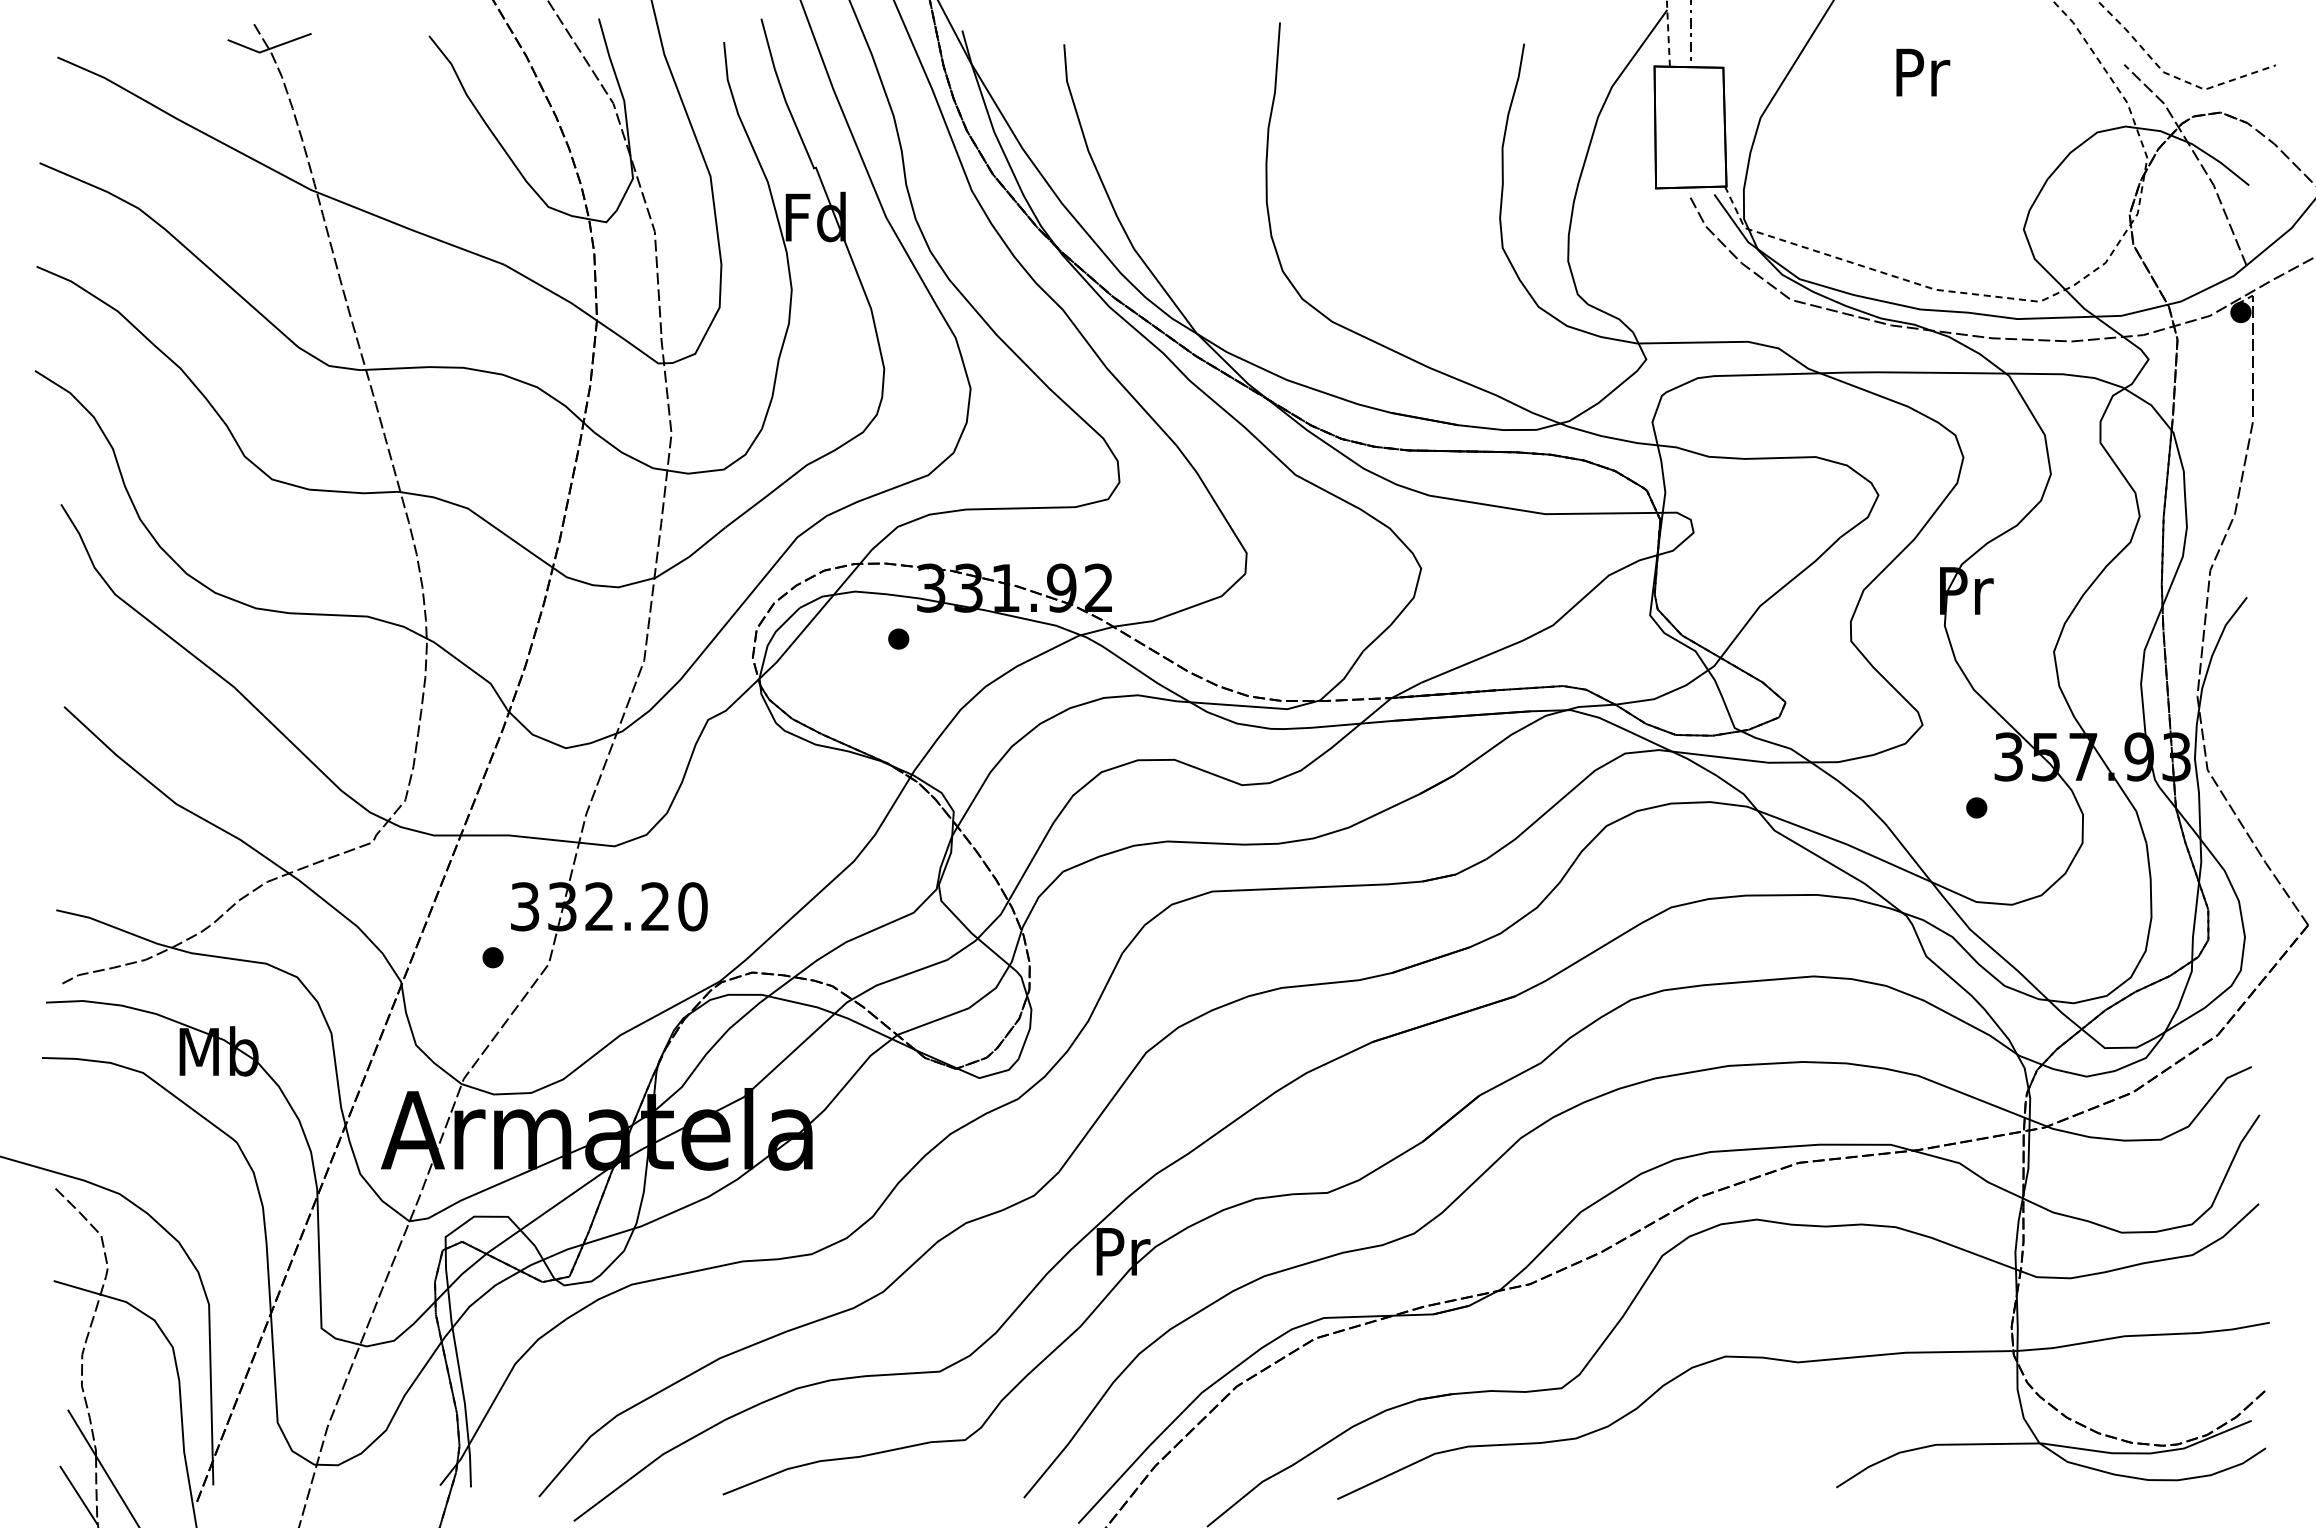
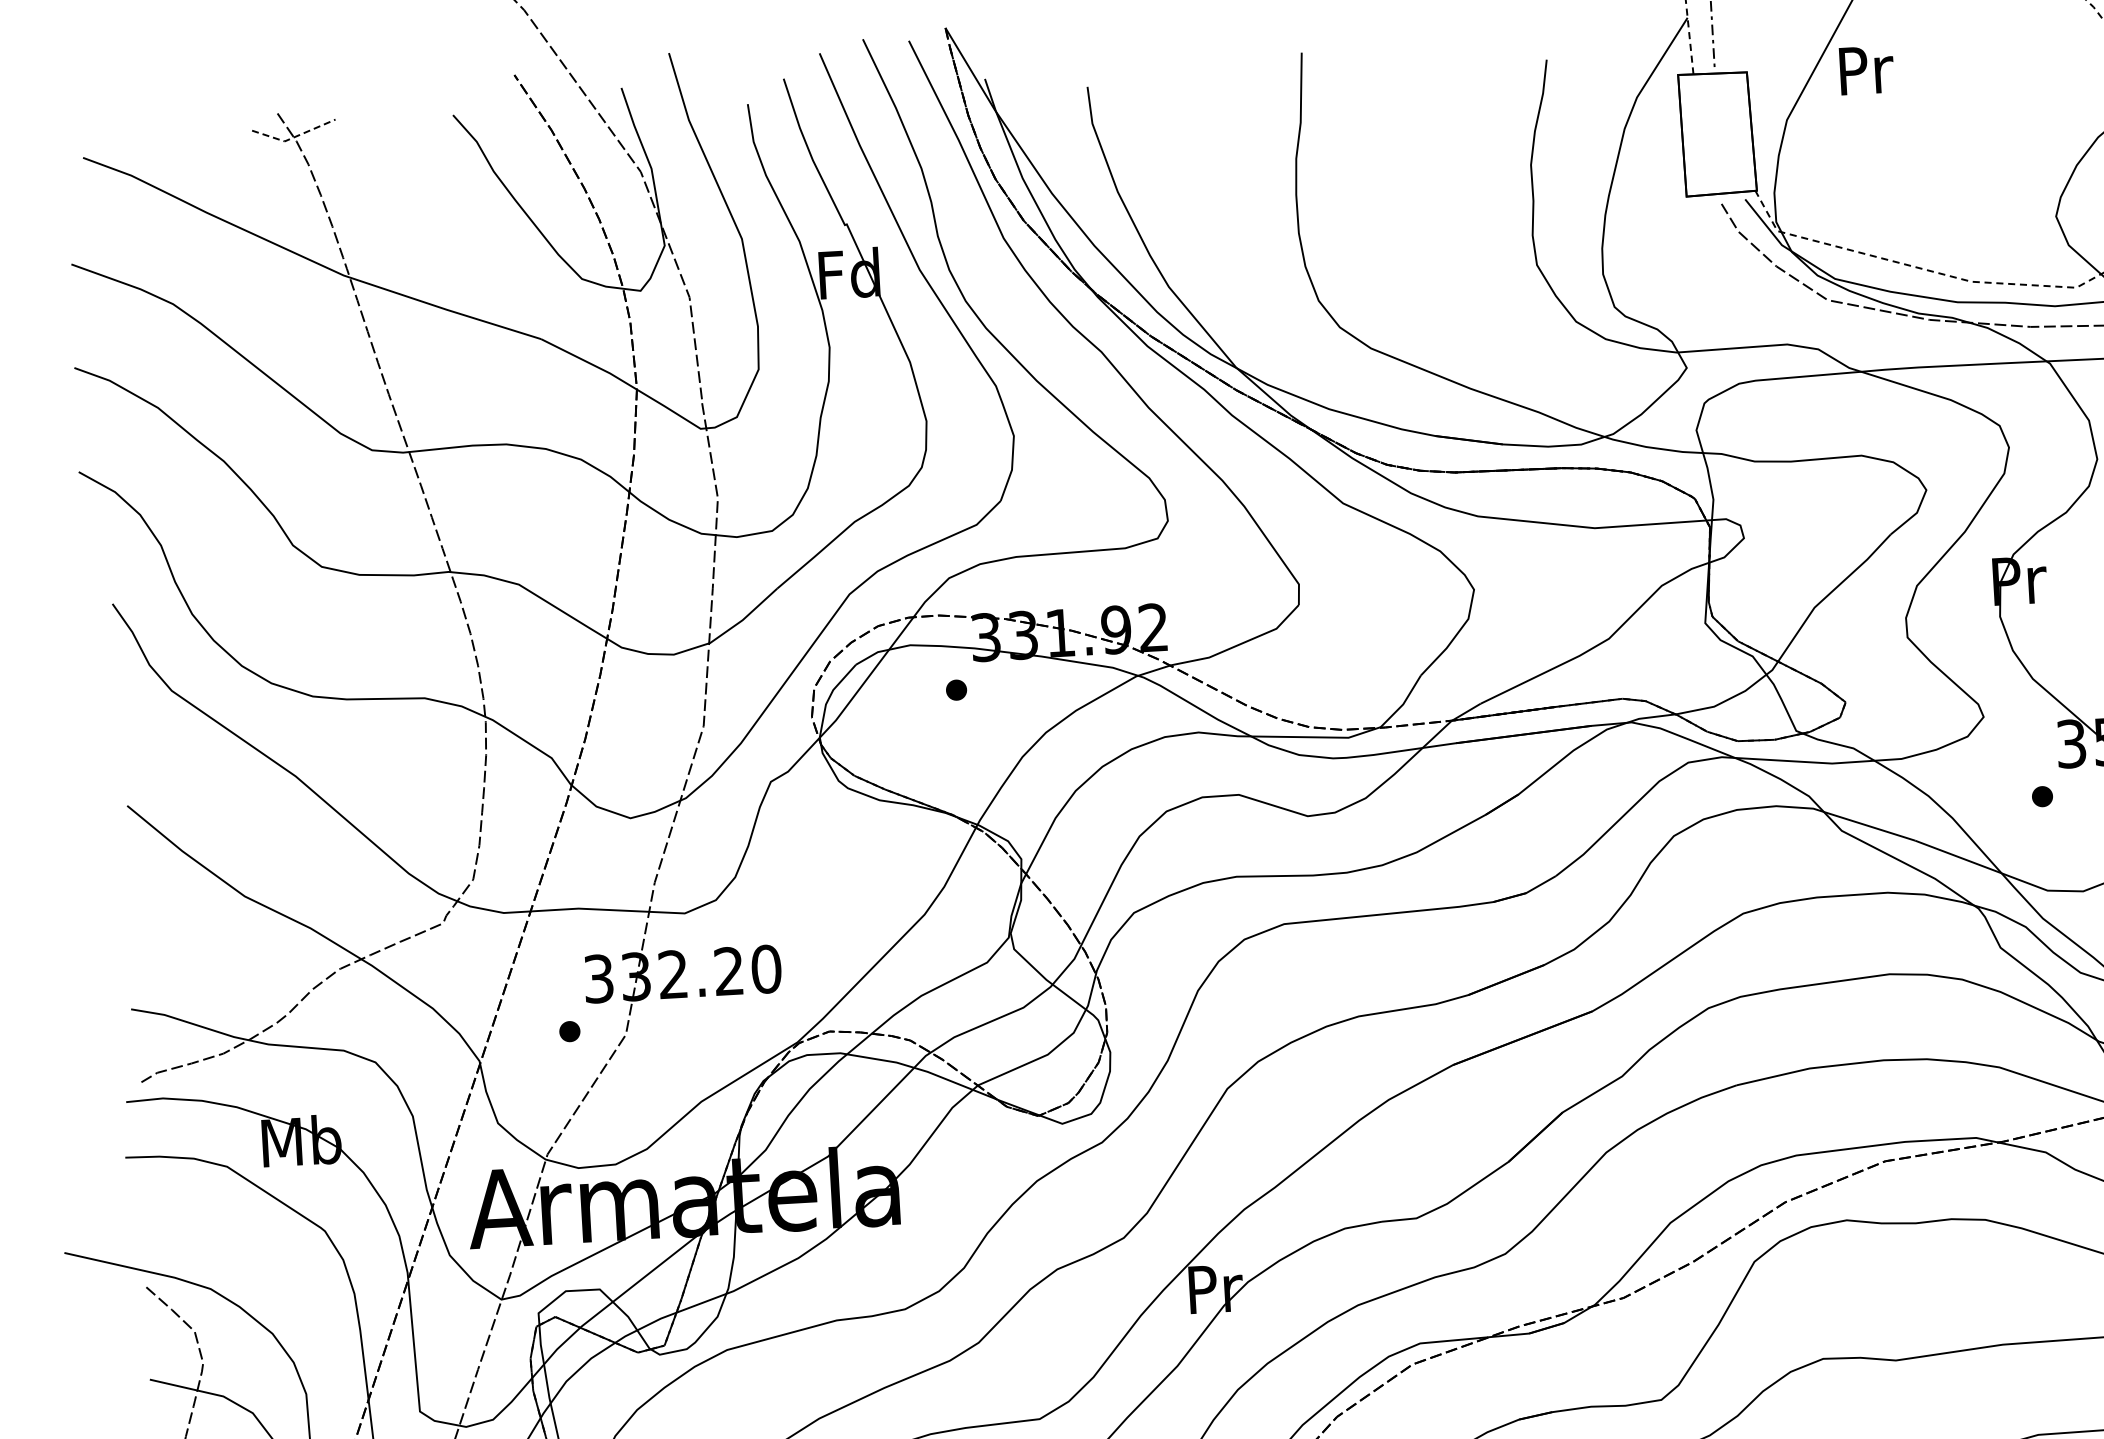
line: (268, 49) -> (293, 137), solid -> dashed
text: (1923, 72) -> (1867, 70), moved

